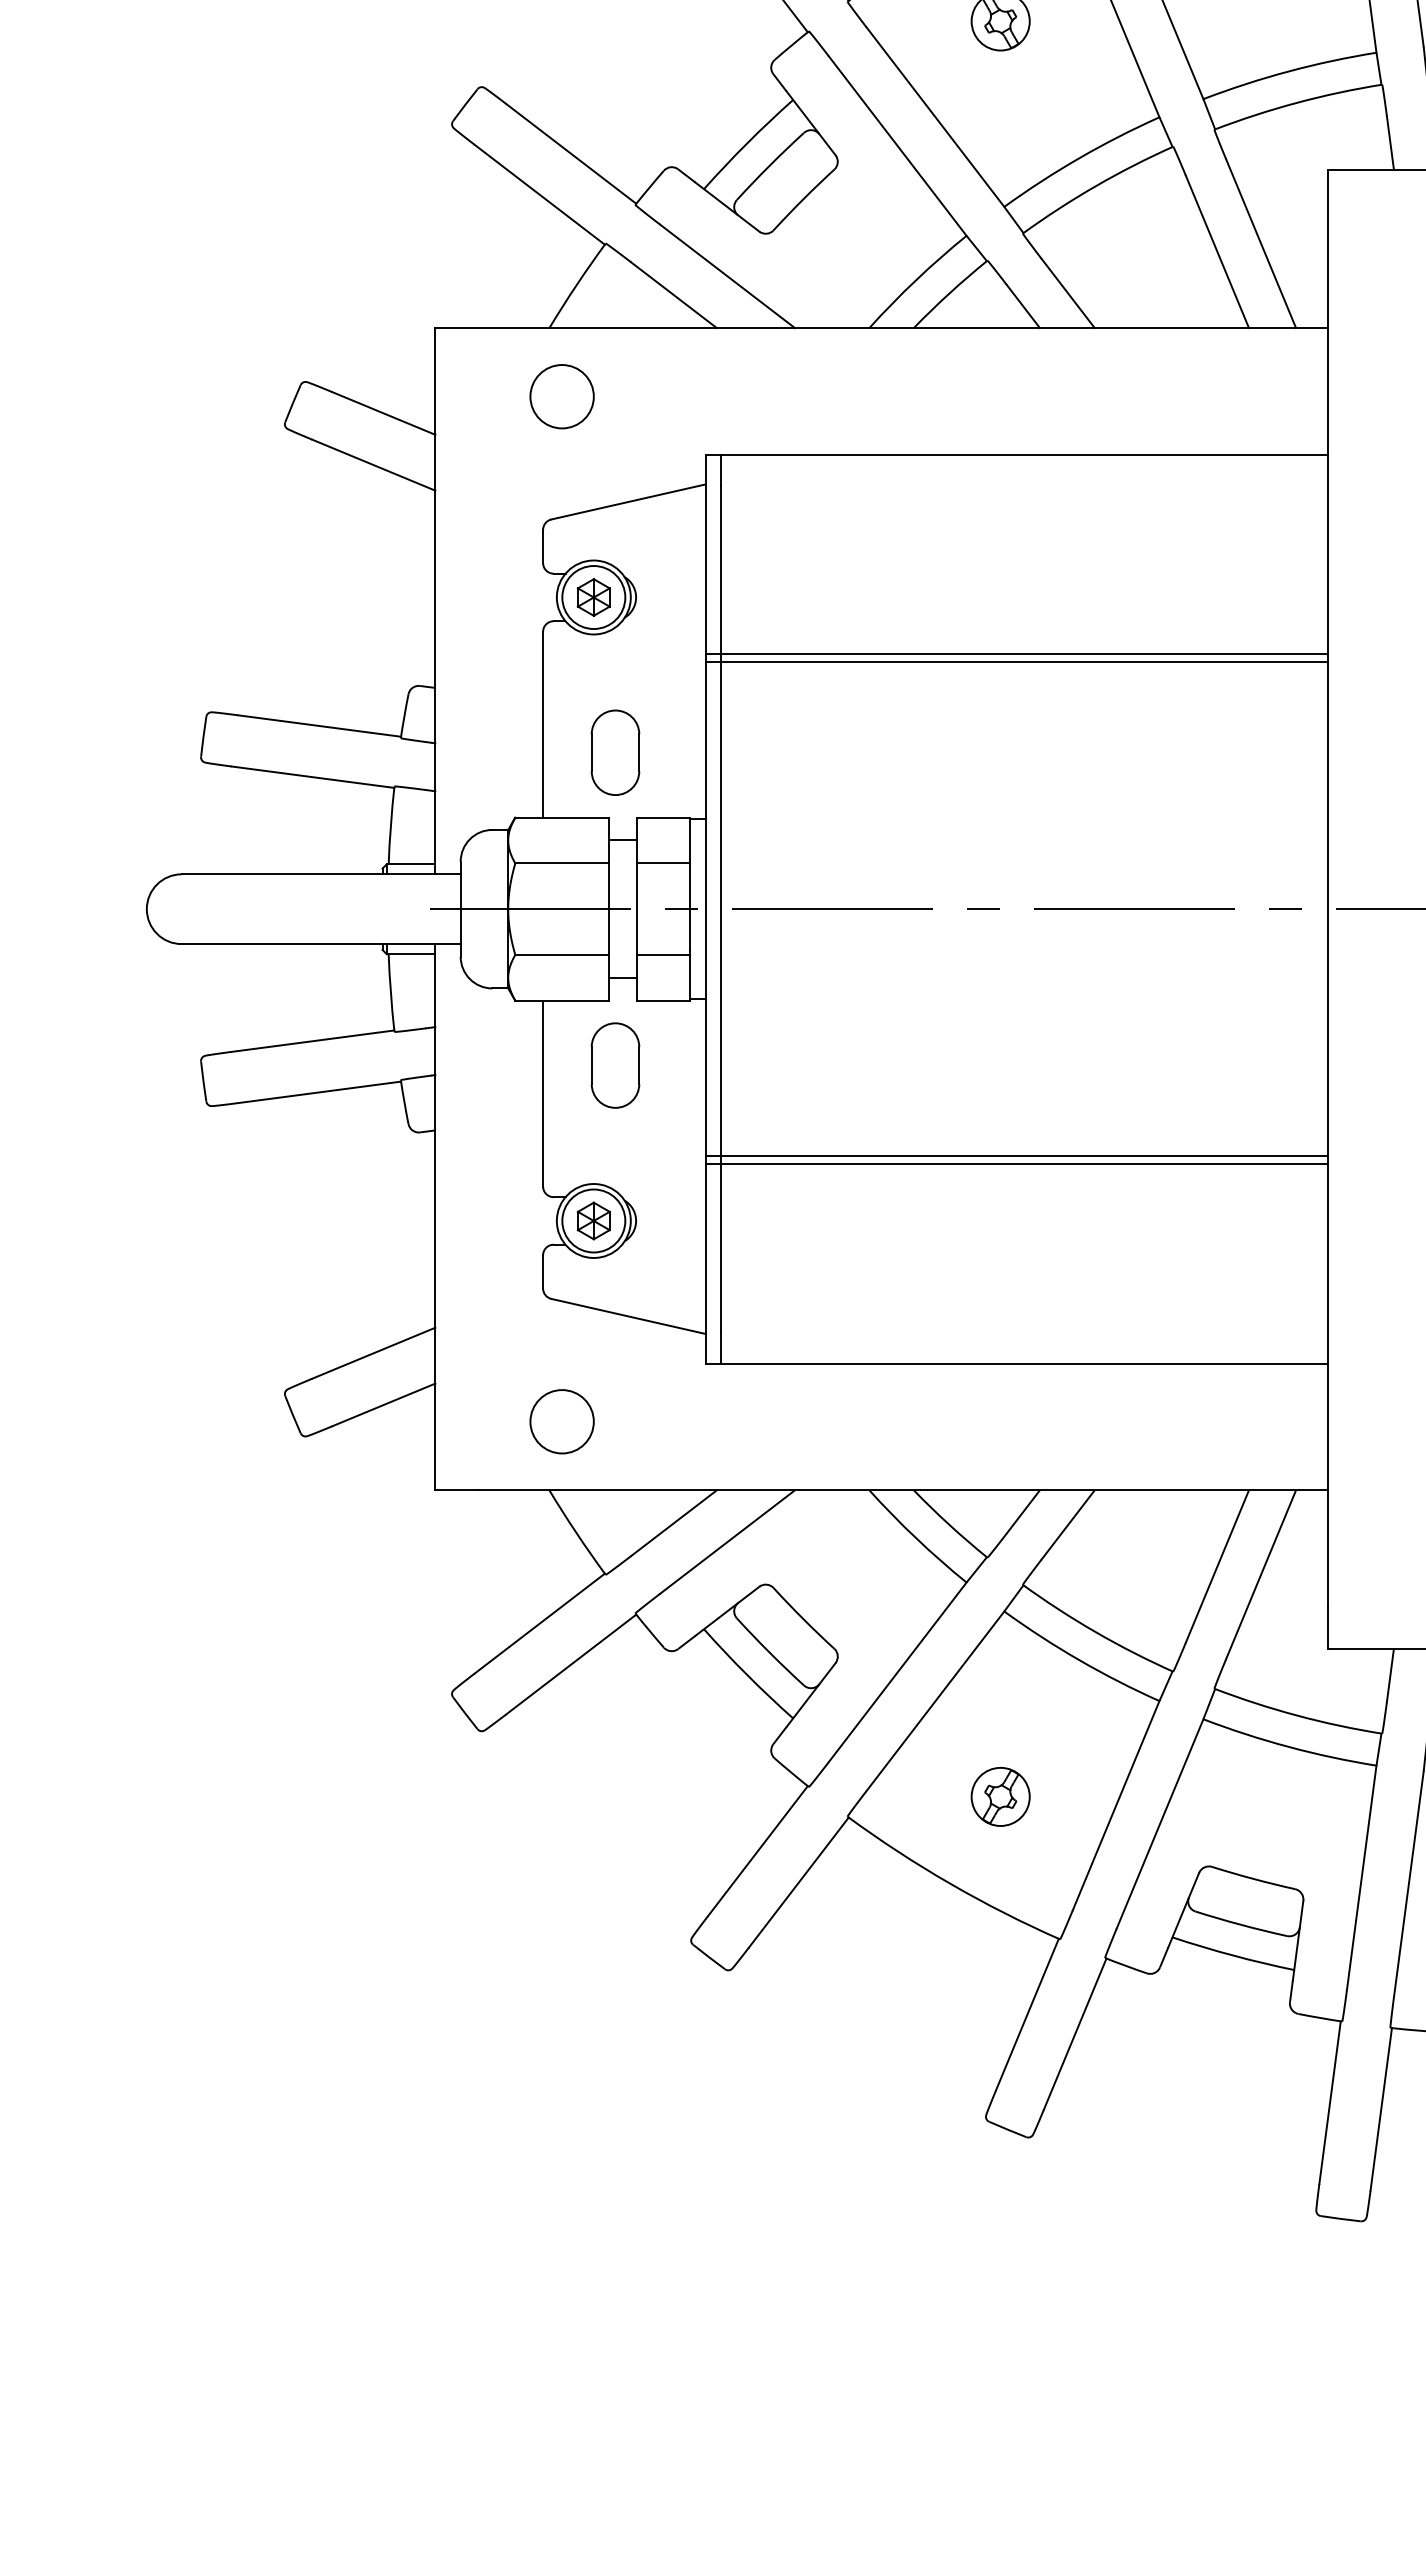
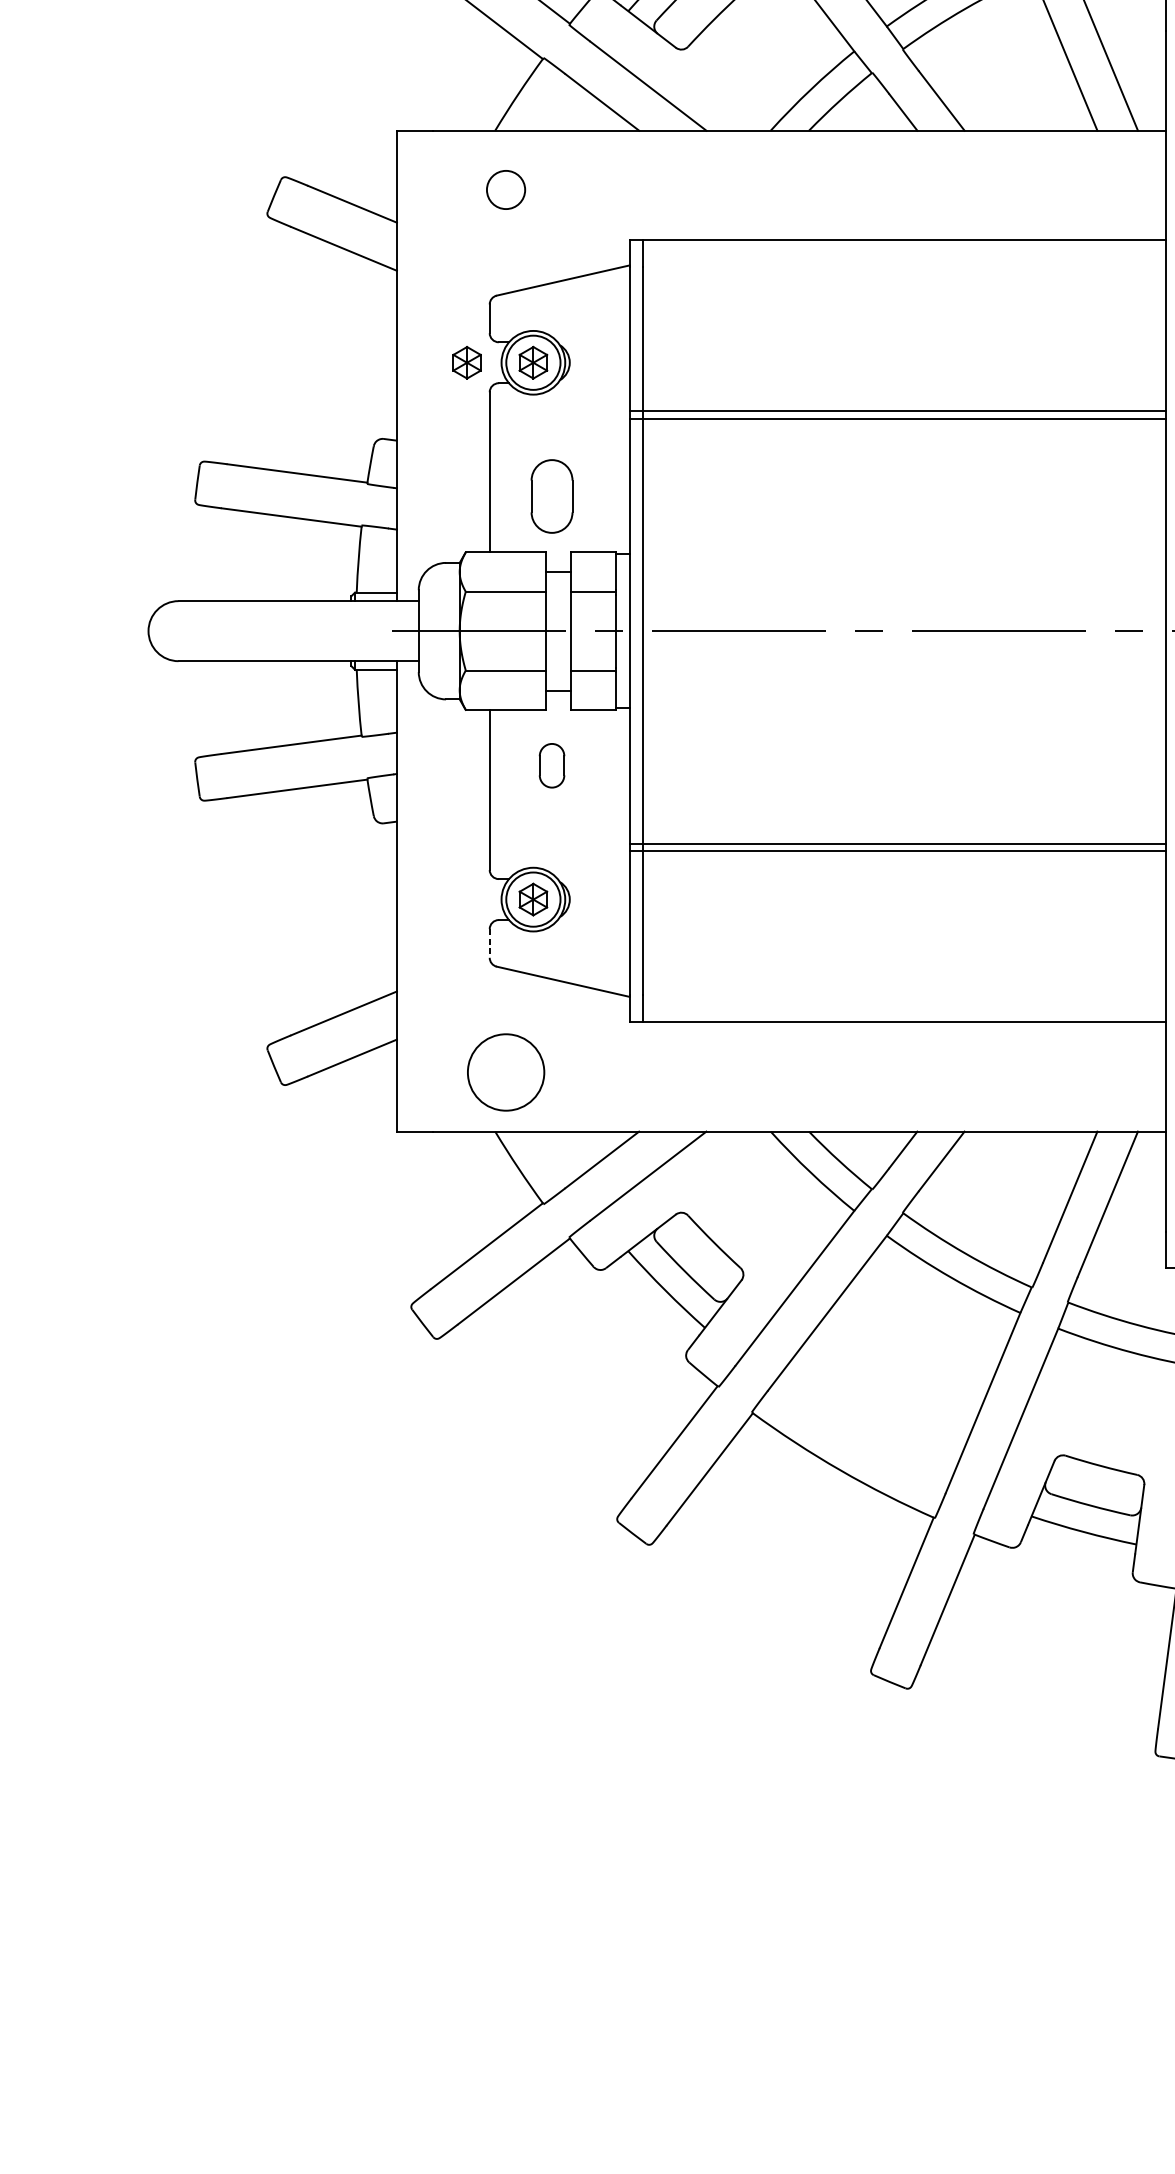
circle: (561, 396) -> (505, 189), size x0.7
part: (516, 597) -> (466, 362), added
part: (615, 1065) -> (552, 765), size x0.6
line: (543, 1271) -> (490, 943), solid -> dashed
circle: (561, 1421) -> (505, 1072), size x1.4
part: (1000, 1796) -> (883, 1395), removed

